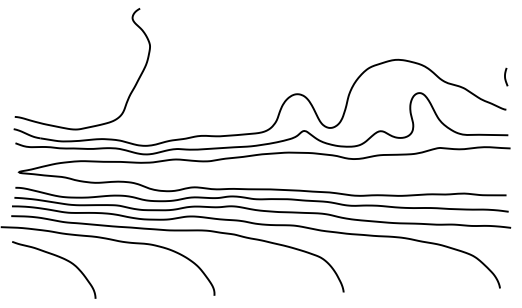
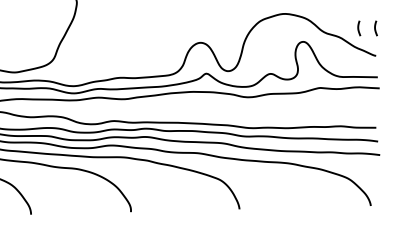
curve: (485, 76) -> (358, 27), added

